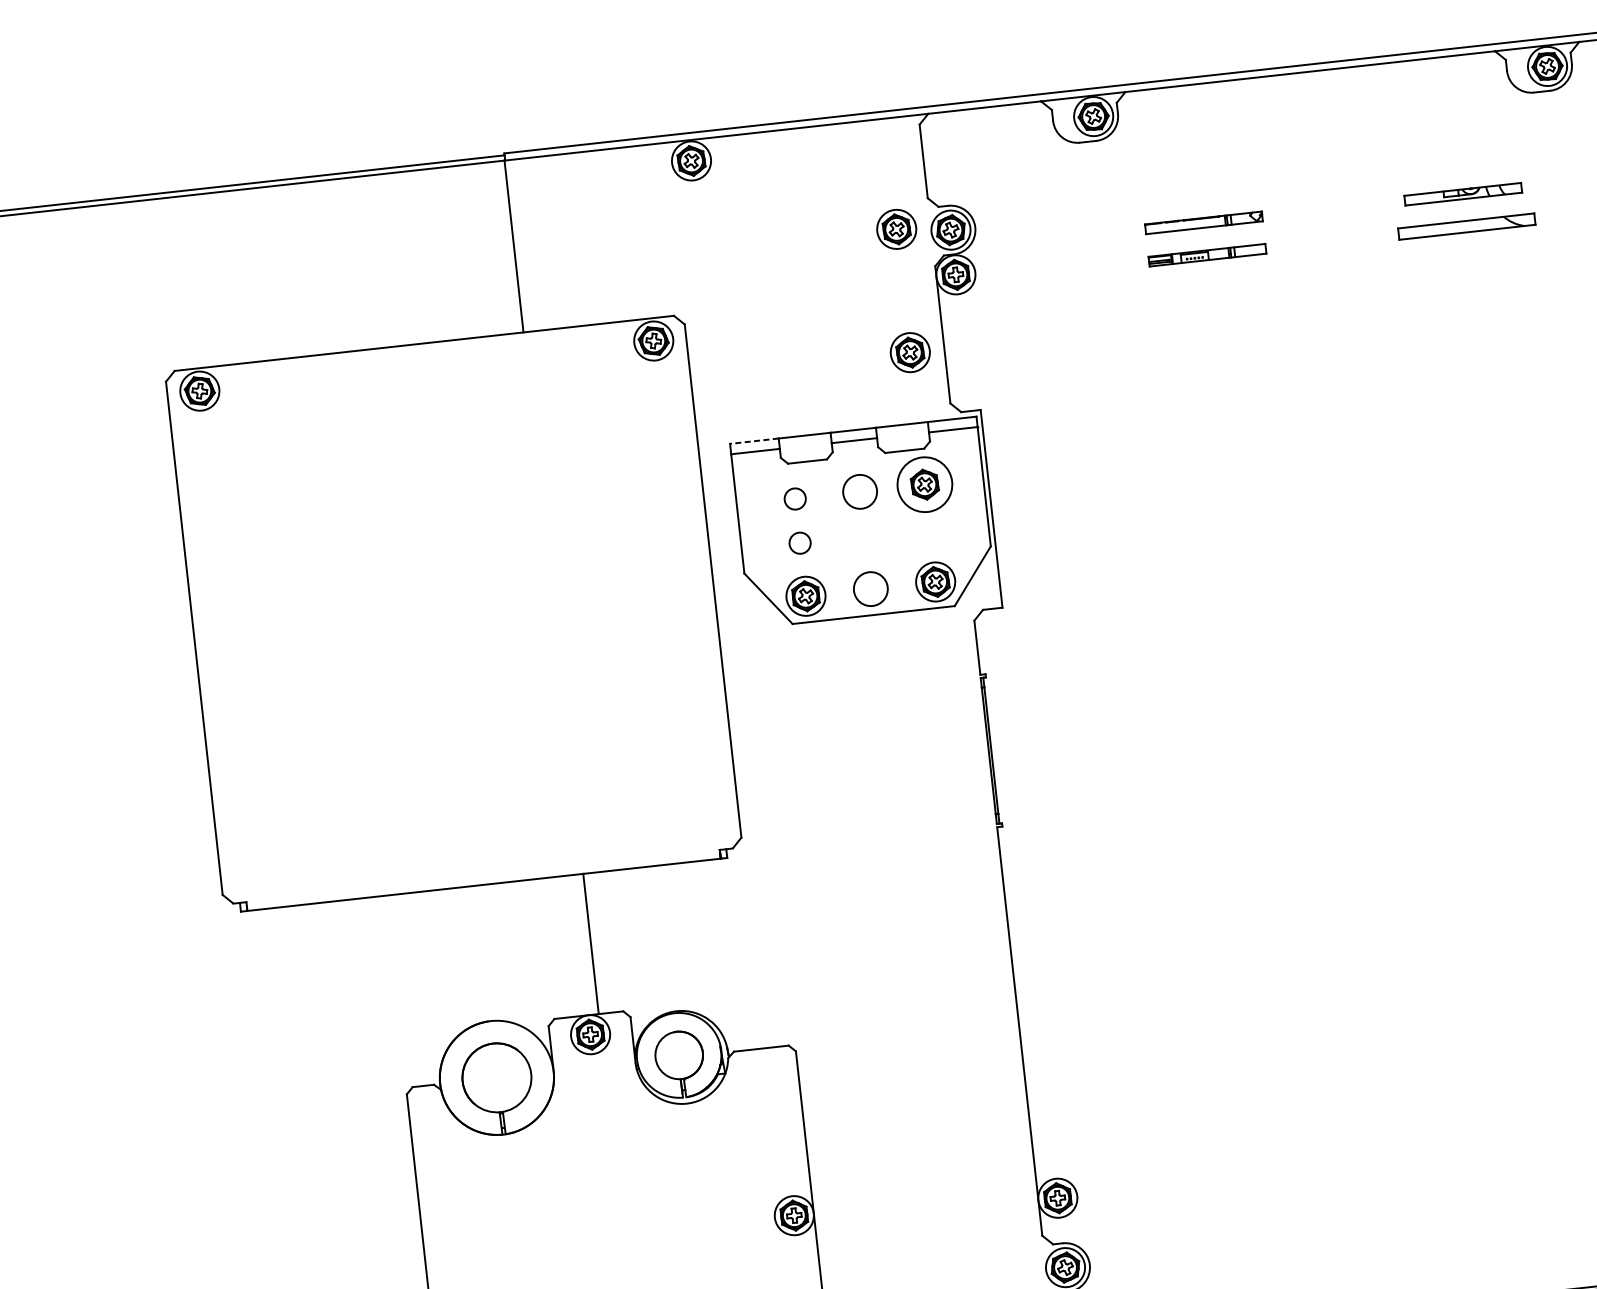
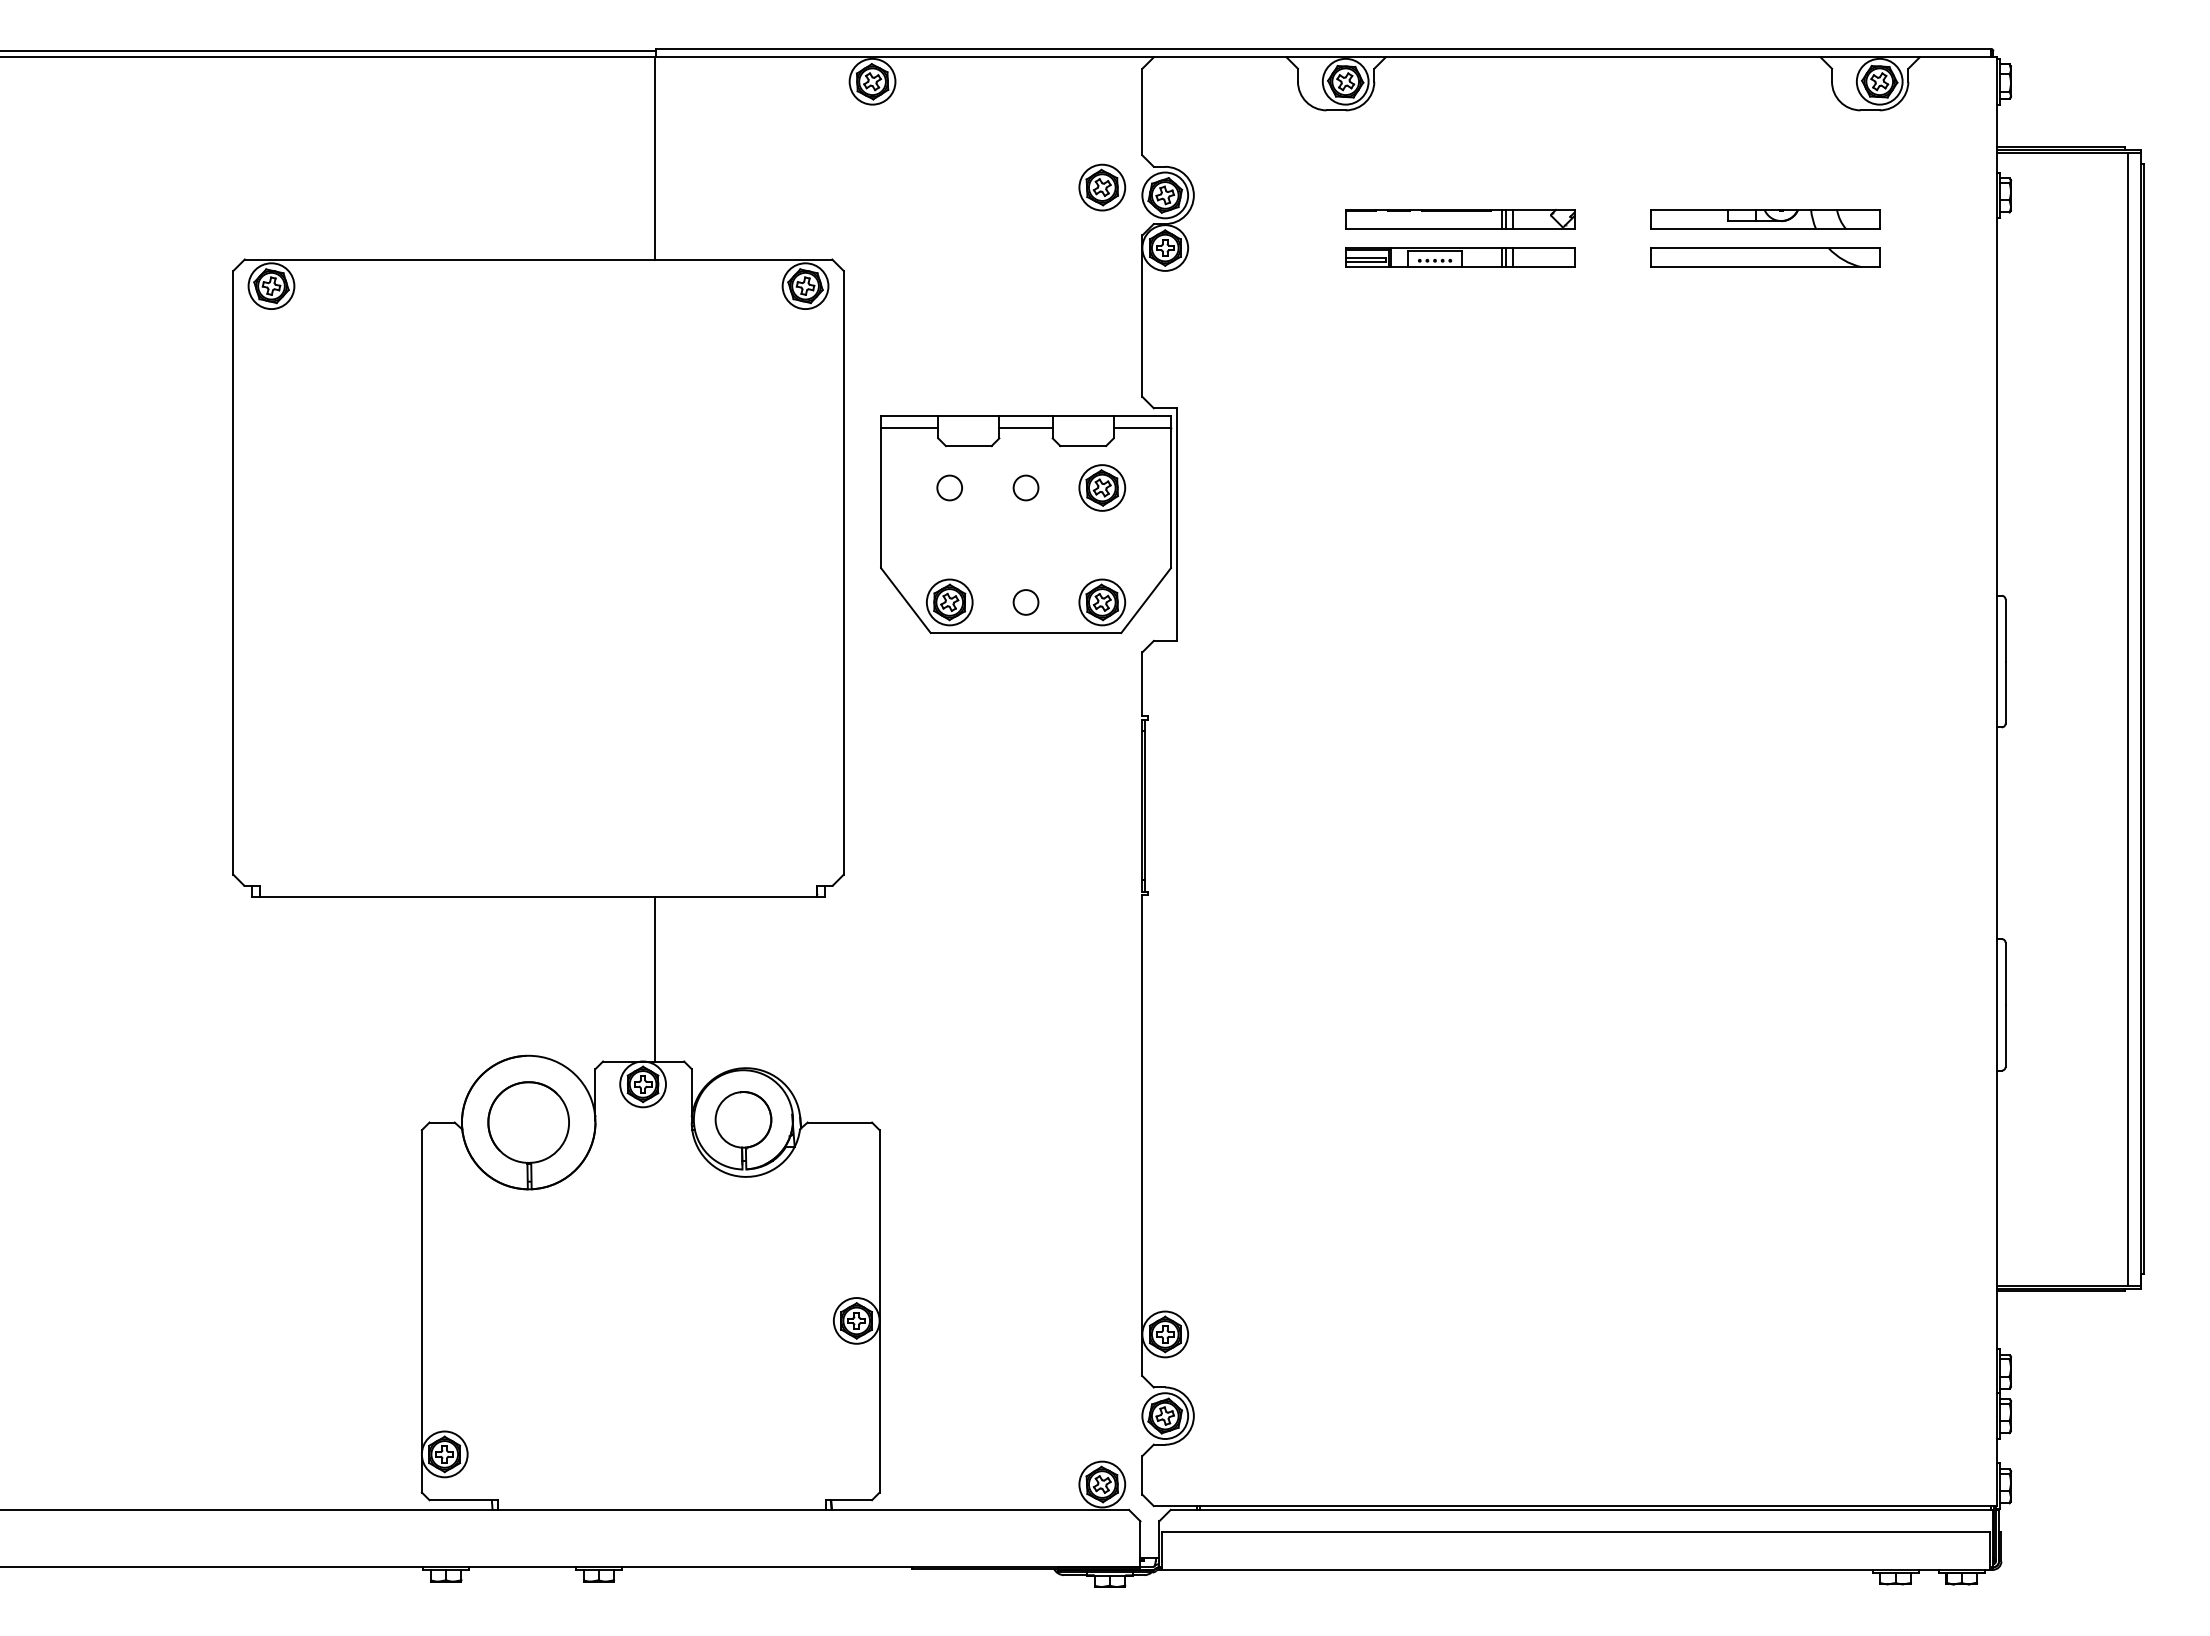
part: (1463, 194) -> (1765, 219), size x1.67
part: (1204, 222) -> (1460, 219), size x1.67
part: (1466, 226) -> (1765, 257), size x1.43
part: (1207, 255) -> (1460, 257), size x1.67
part: (910, 352) -> (1102, 332), removed
line: (754, 441) -> (909, 415), dashed -> solid
circle: (925, 484) -> (1102, 487), size x0.71
circle: (859, 491) -> (1025, 487), size x0.62
circle: (799, 542) -> (949, 539), removed
circle: (870, 589) -> (1025, 602), size x0.62

